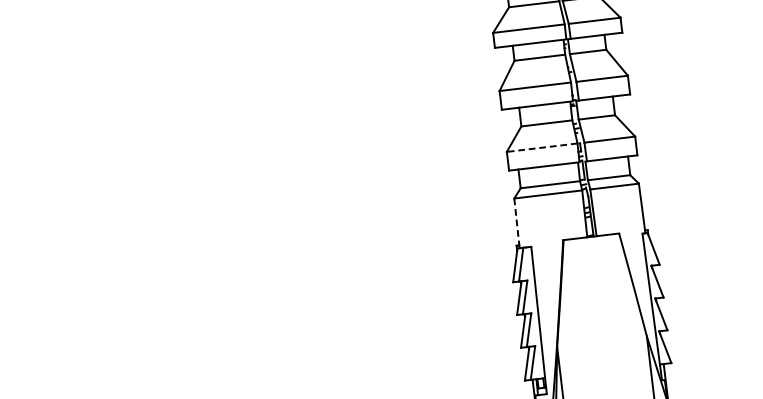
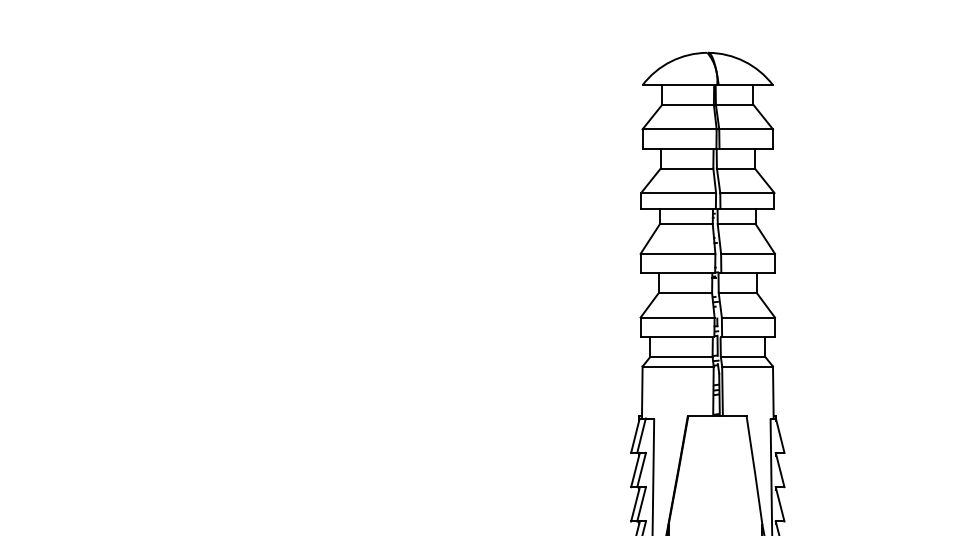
line: (542, 147) -> (677, 317), dashed -> solid
line: (517, 223) -> (642, 392), dashed -> solid

